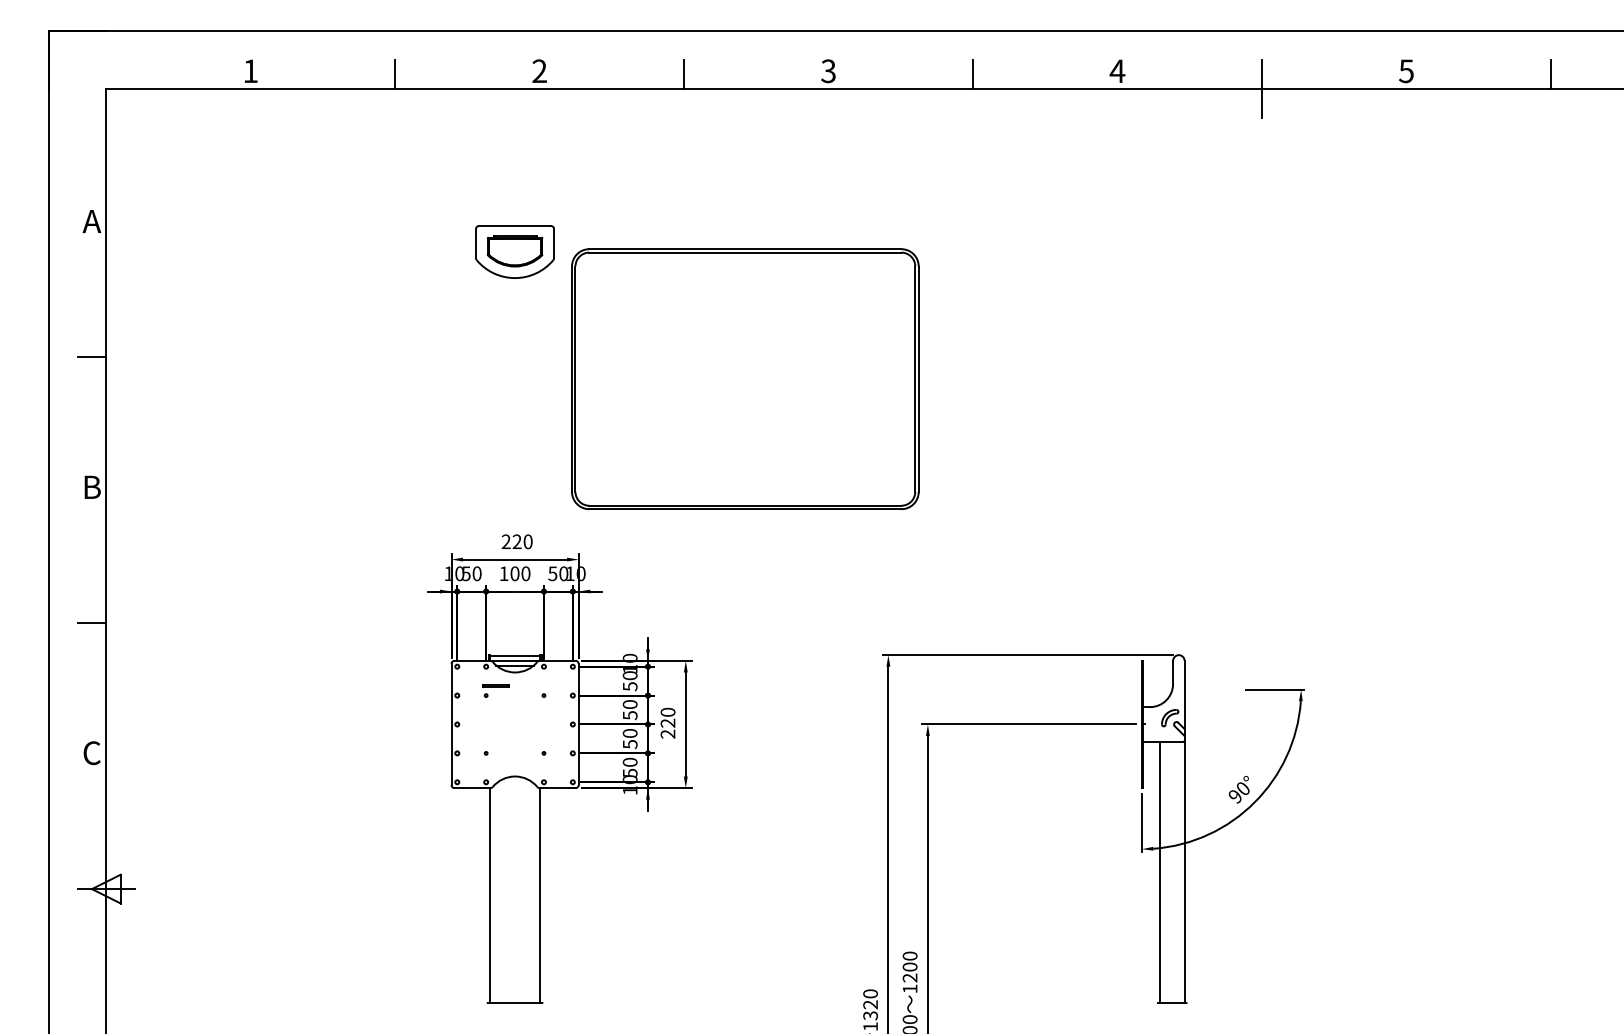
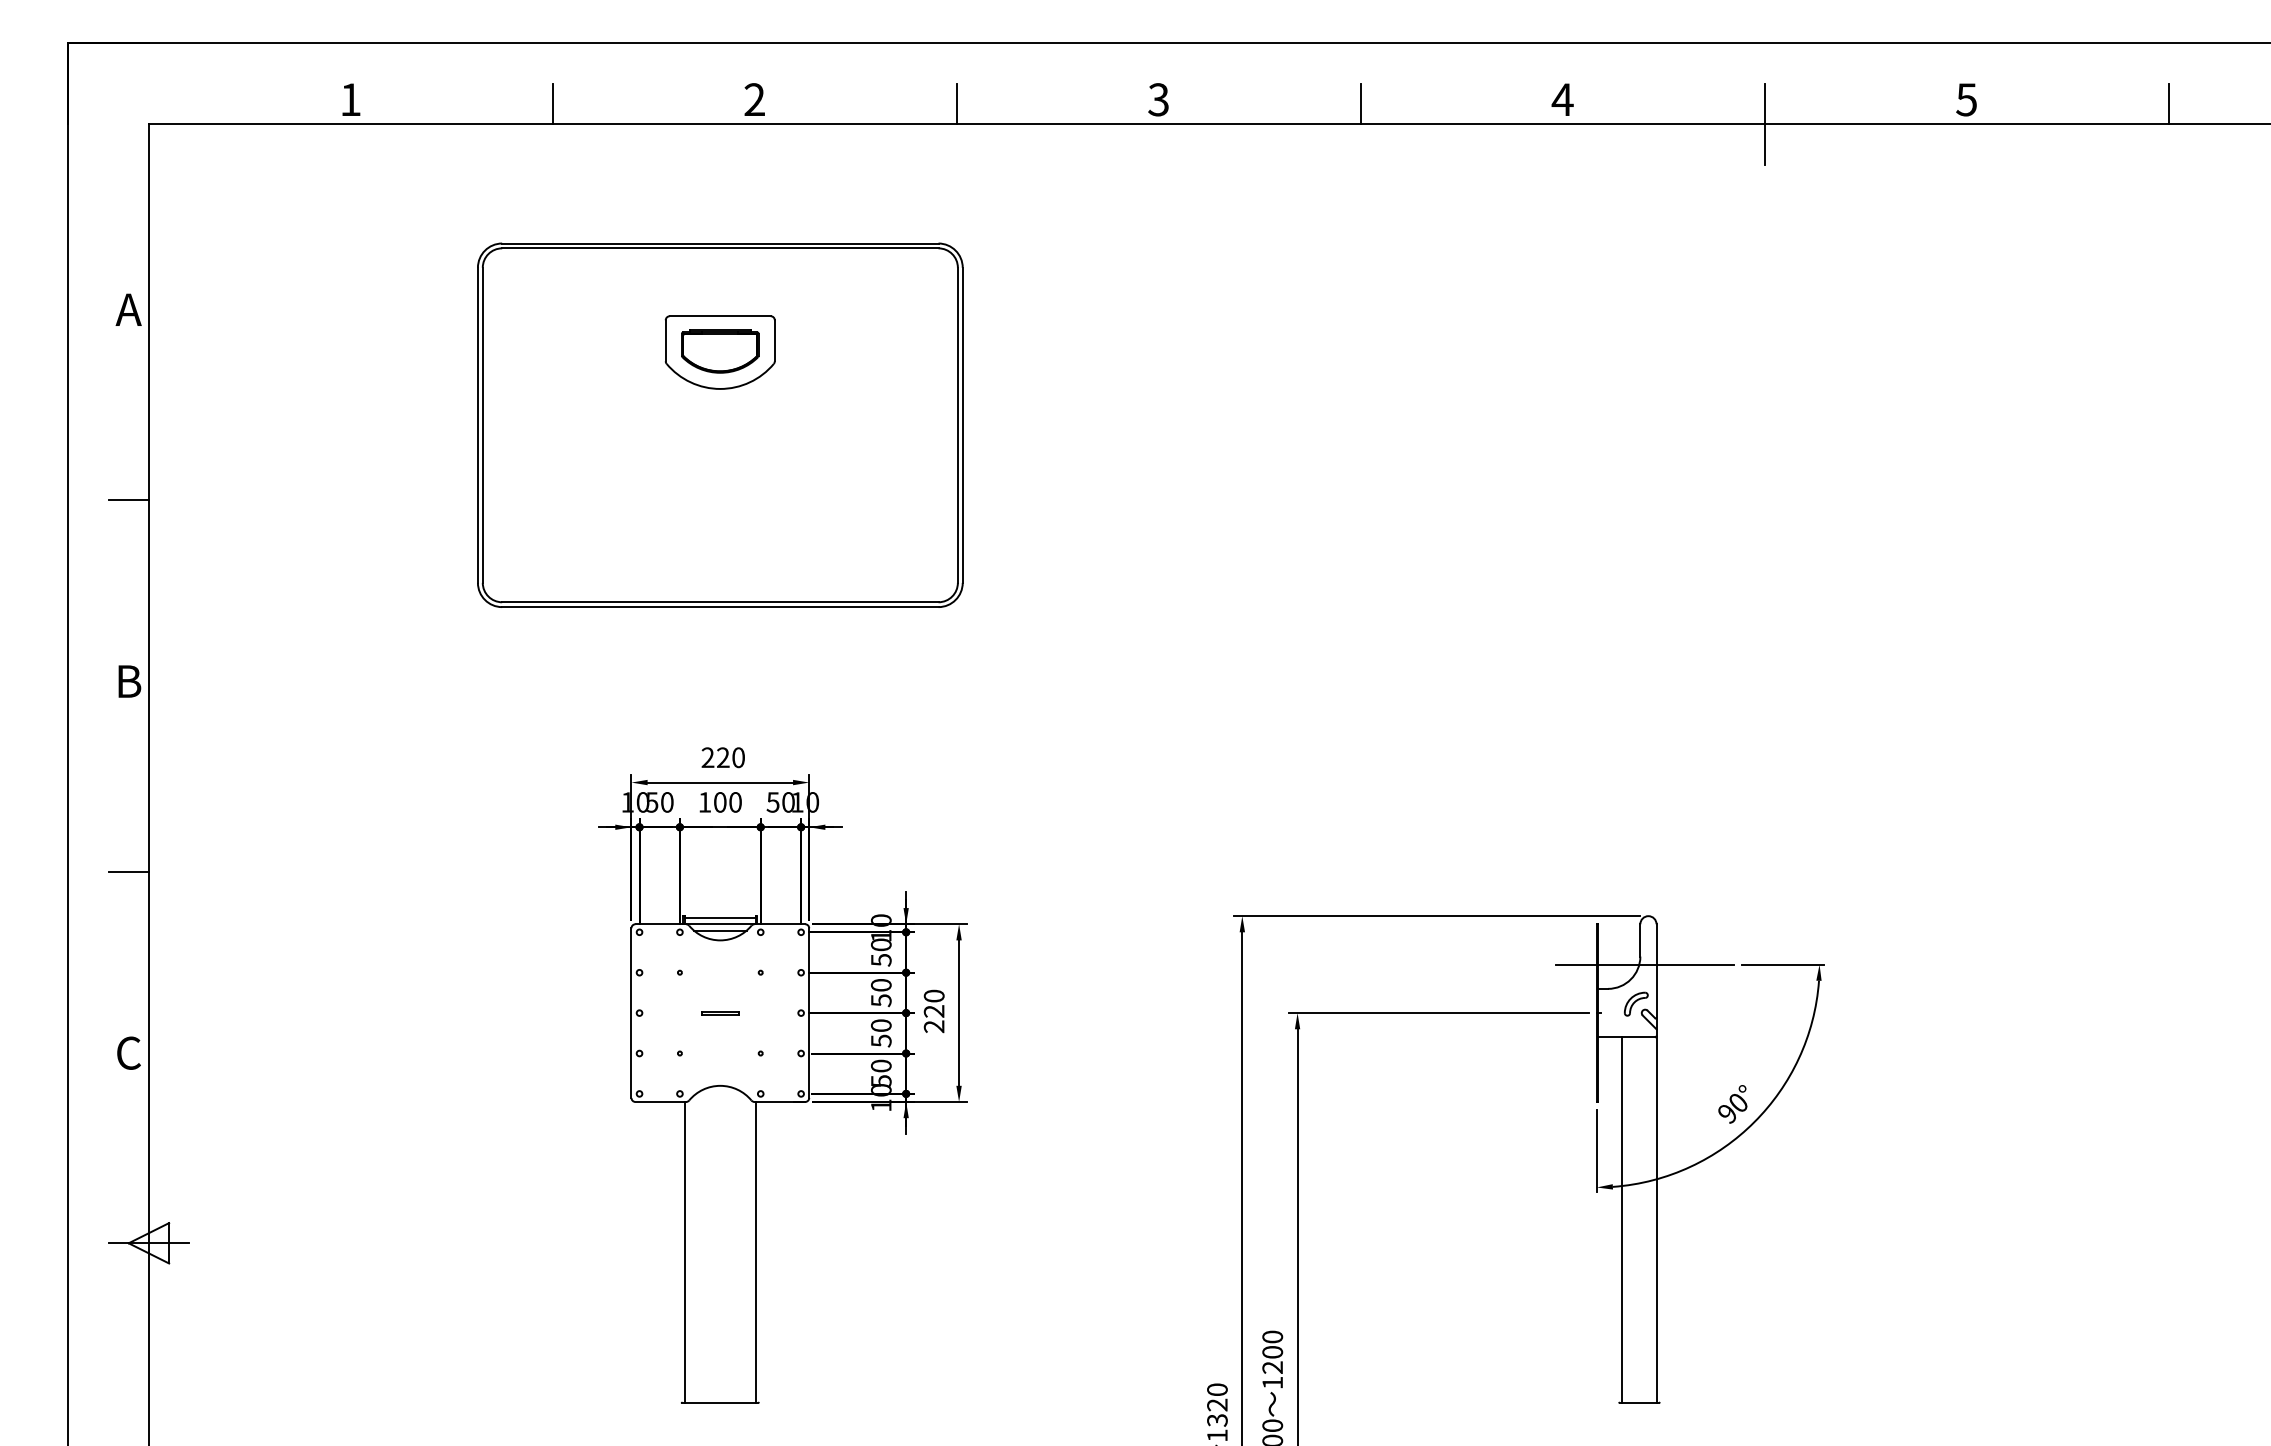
part: (745, 378) -> (720, 424), moved
line: (495, 685) -> (720, 1012), moved
line: (1176, 689) -> (1645, 964), added

